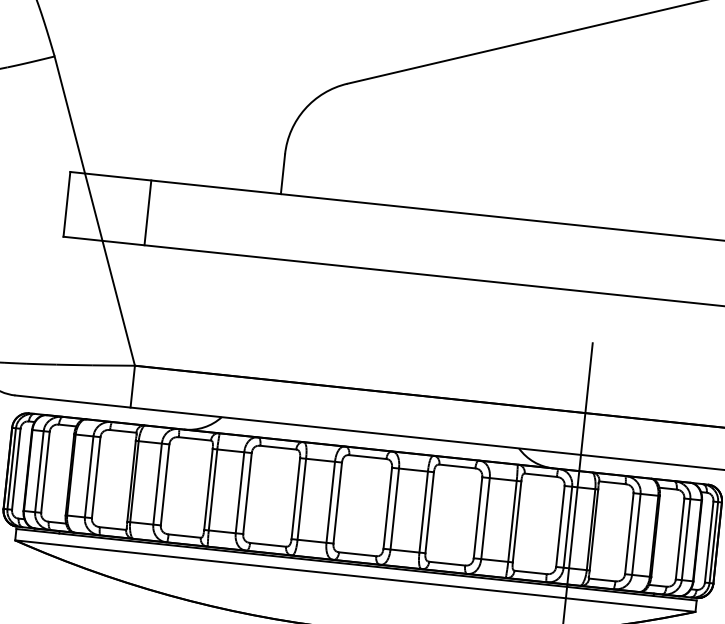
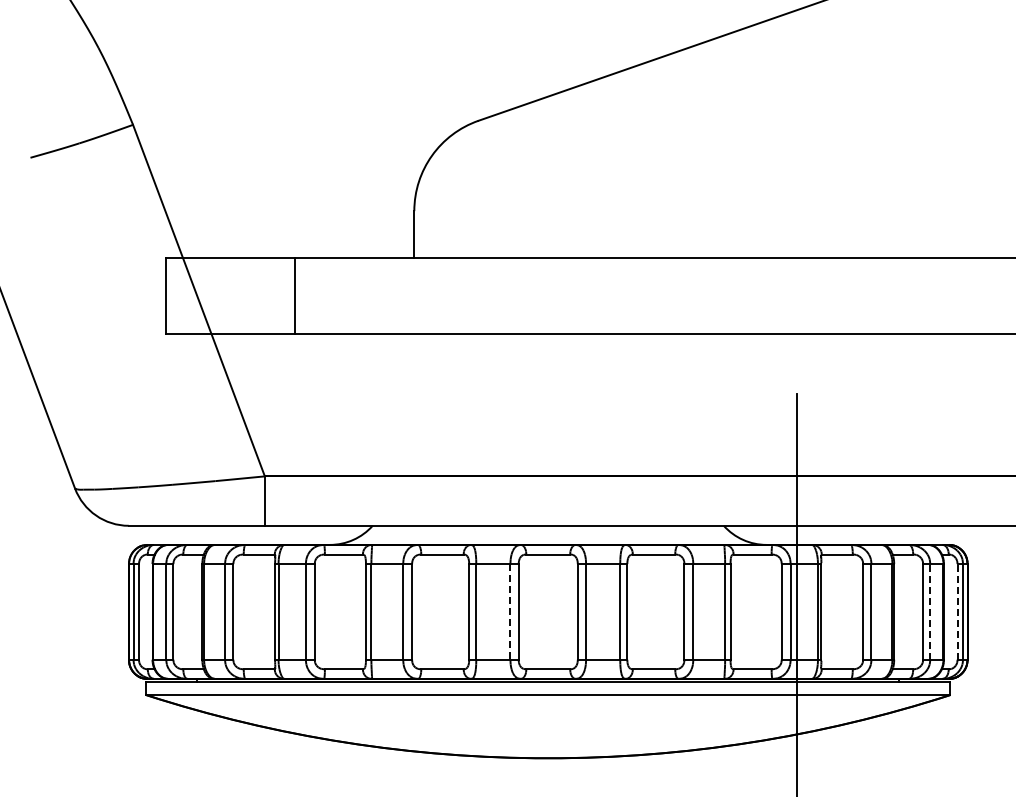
line: (148, 212) -> (295, 295), moved
line: (330, 501) -> (510, 611), solid -> dashed
line: (686, 539) -> (930, 611), solid -> dashed
line: (709, 541) -> (957, 611), solid -> dashed

